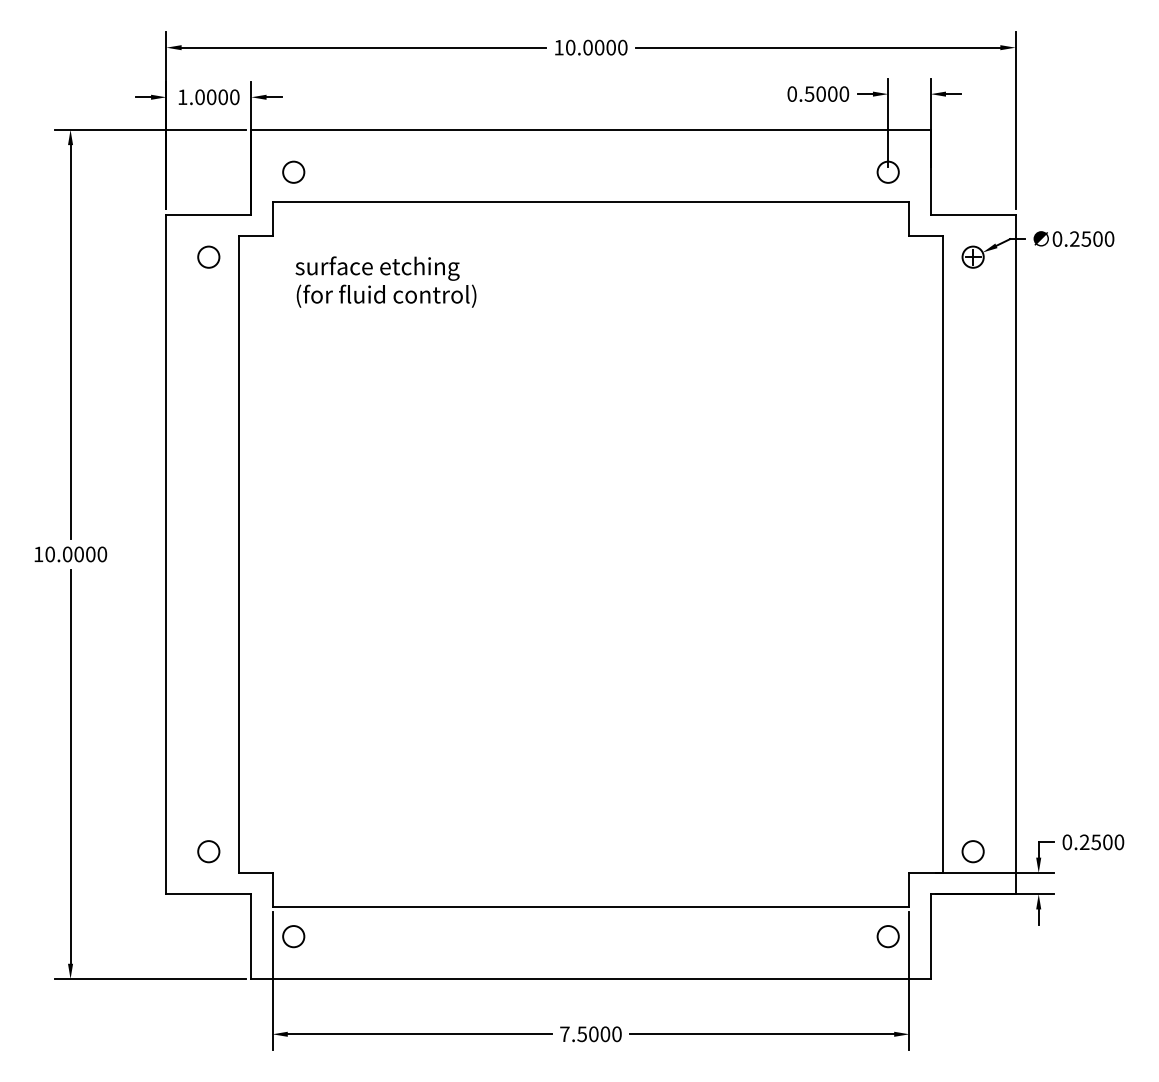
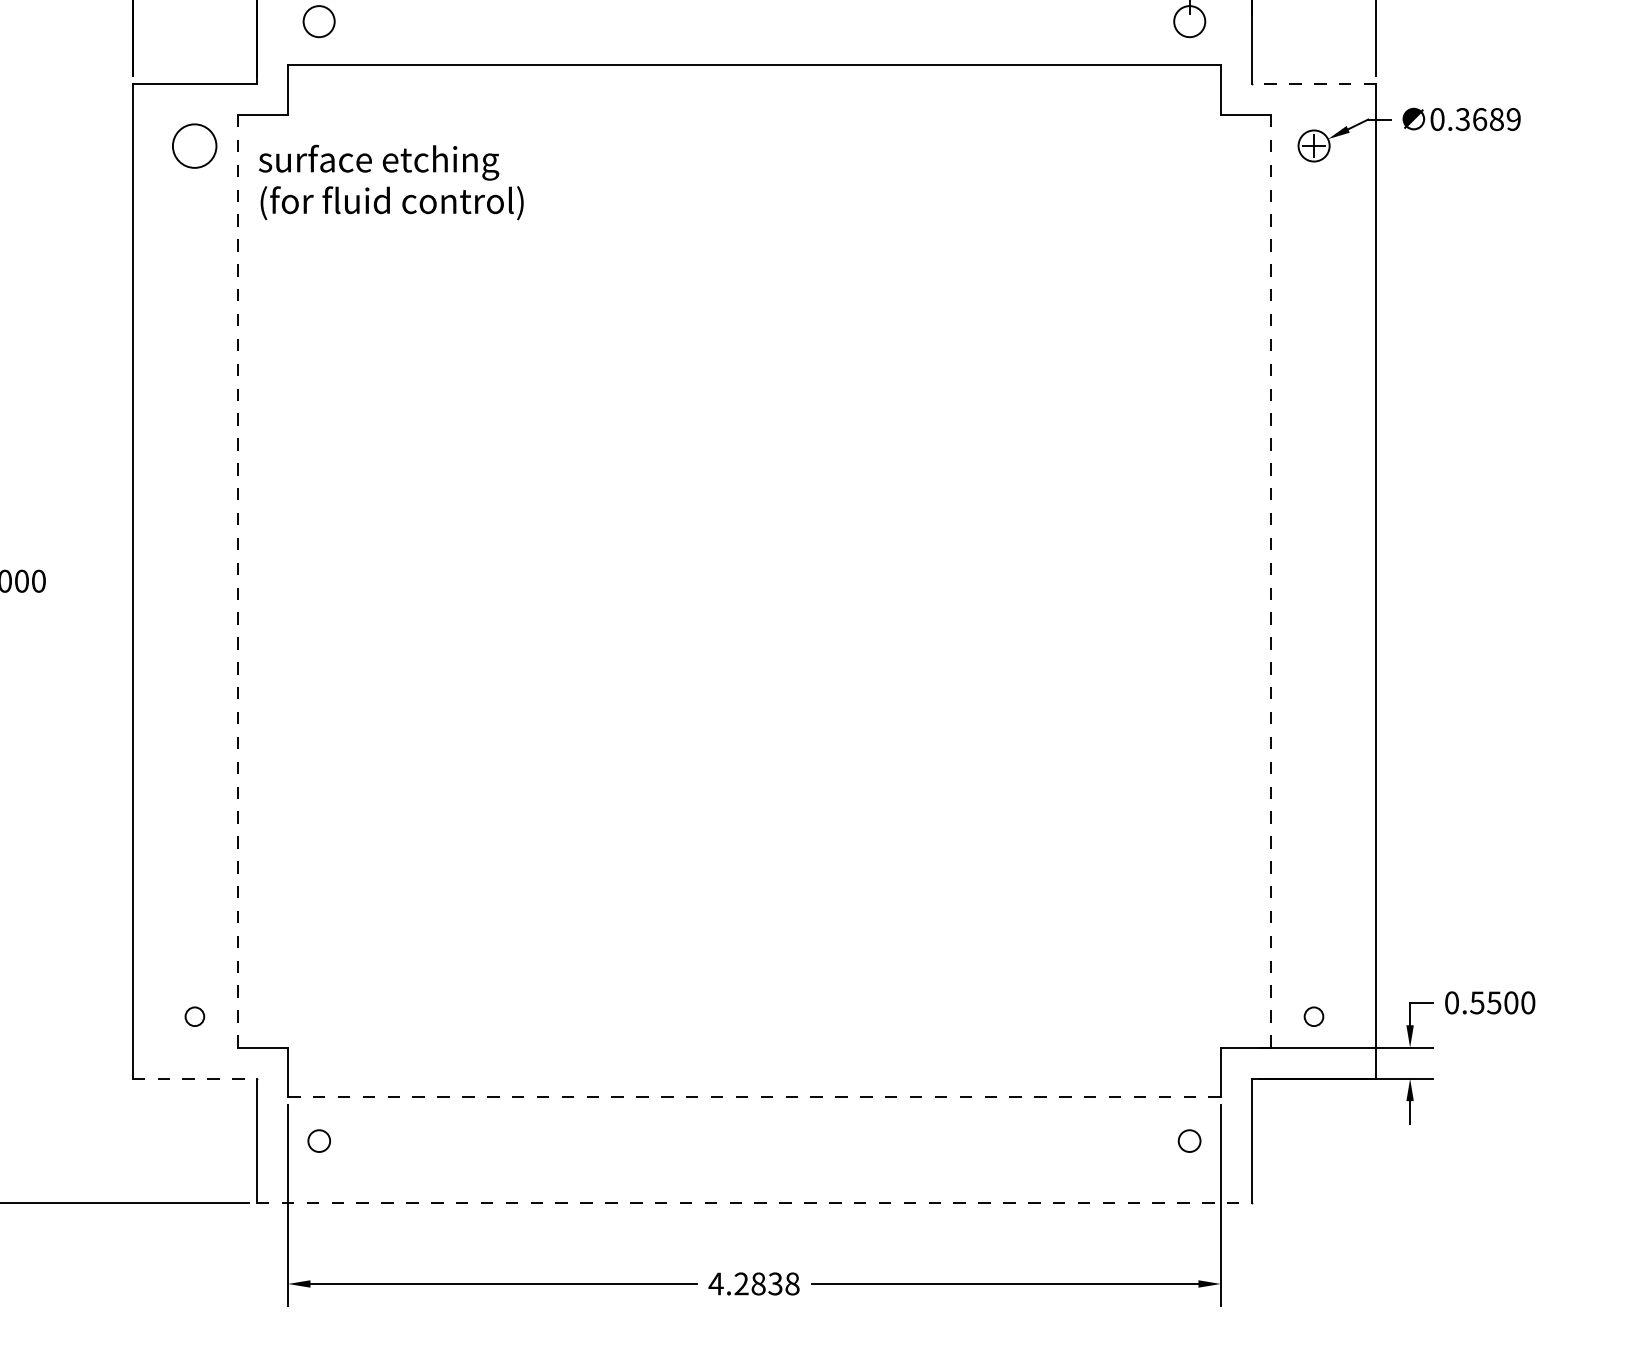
line: (972, 214) -> (1313, 83), solid -> dashed
text: (1092, 238) -> (1488, 118), 0.2500 -> 0.3689
circle: (208, 256) -> (194, 144), size x1.4
text: (385, 281) -> (390, 181), moved
line: (943, 553) -> (1270, 579), solid -> dashed
line: (238, 554) -> (238, 581), solid -> dashed
text: (1084, 842) -> (1477, 1003), 0.2500 -> 0.5500
circle: (208, 851) -> (194, 1016), size x0.6
circle: (972, 851) -> (1313, 1016), size x0.6
line: (209, 894) -> (195, 1079), solid -> dashed
line: (591, 906) -> (755, 1096), solid -> dashed
circle: (293, 936) -> (318, 1140), size x0.7
circle: (887, 936) -> (1188, 1140), size x0.7
line: (590, 979) -> (753, 1203), solid -> dashed
text: (590, 1034) -> (753, 1284), 7.5000 -> 4.2838

